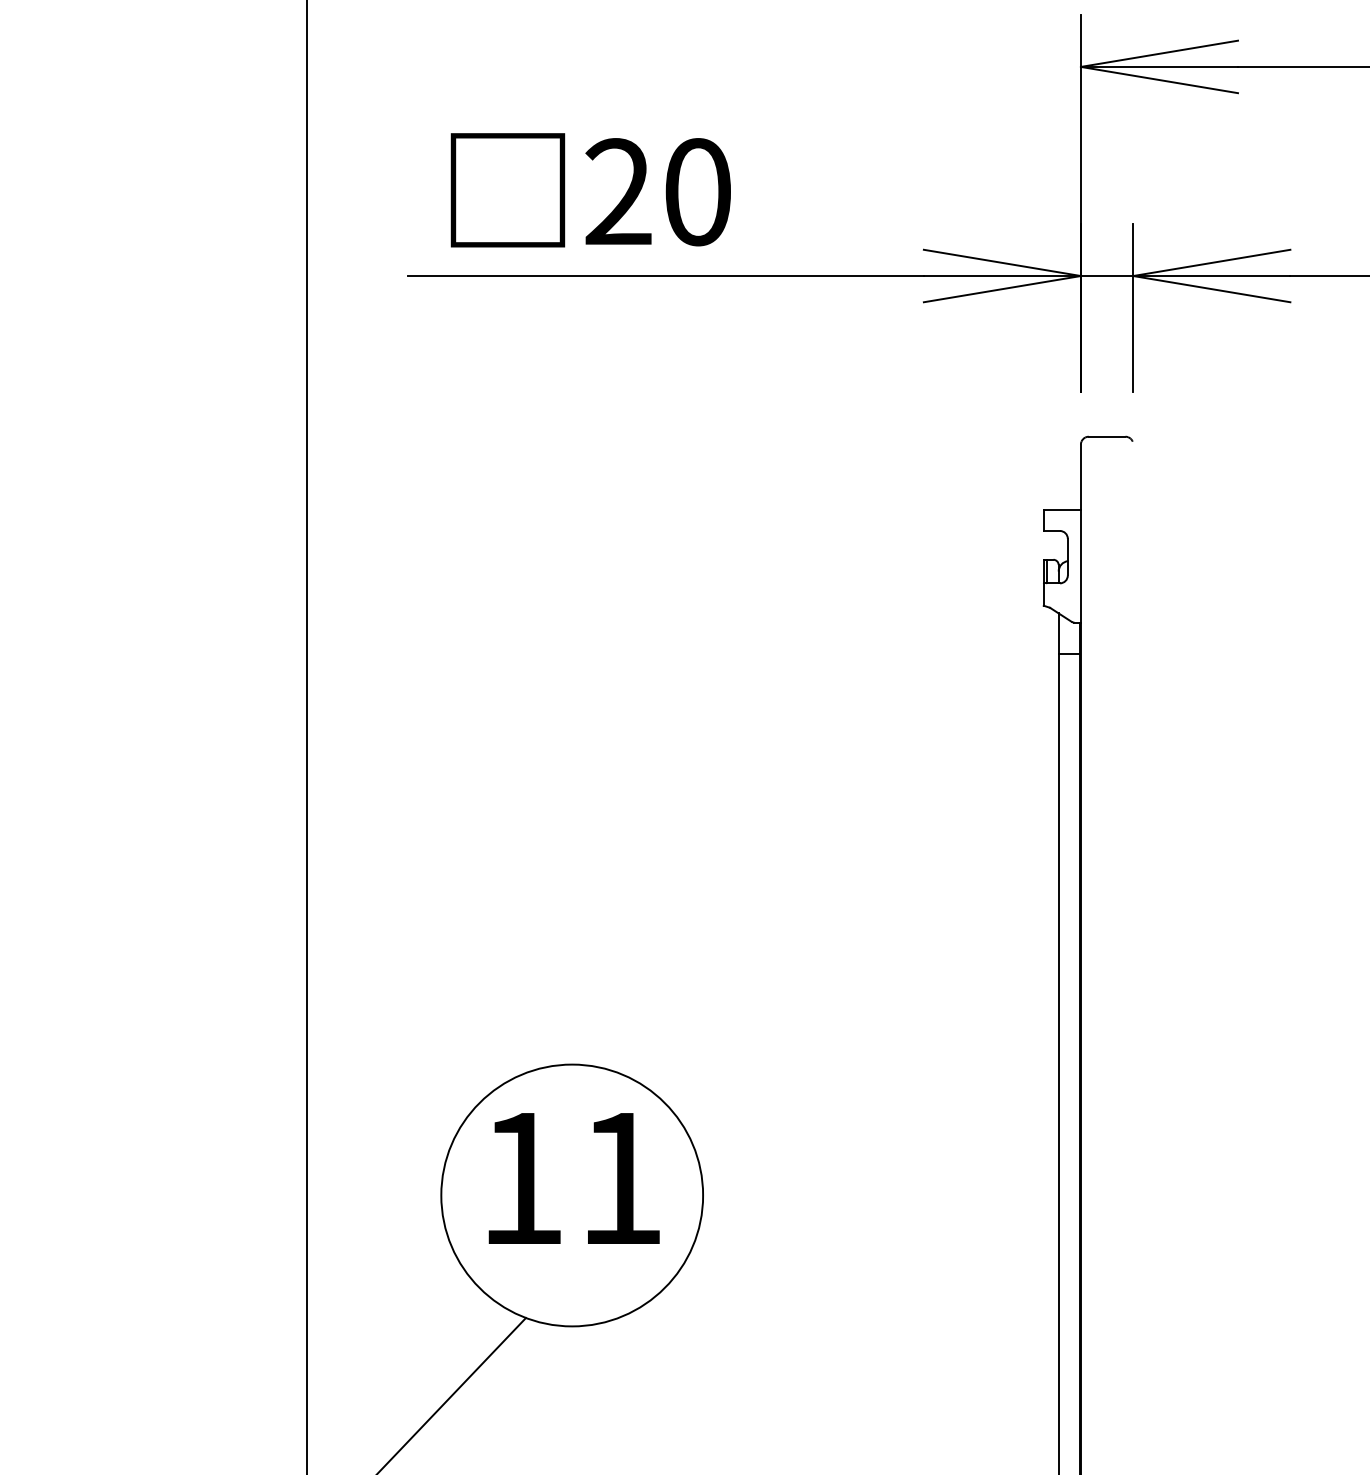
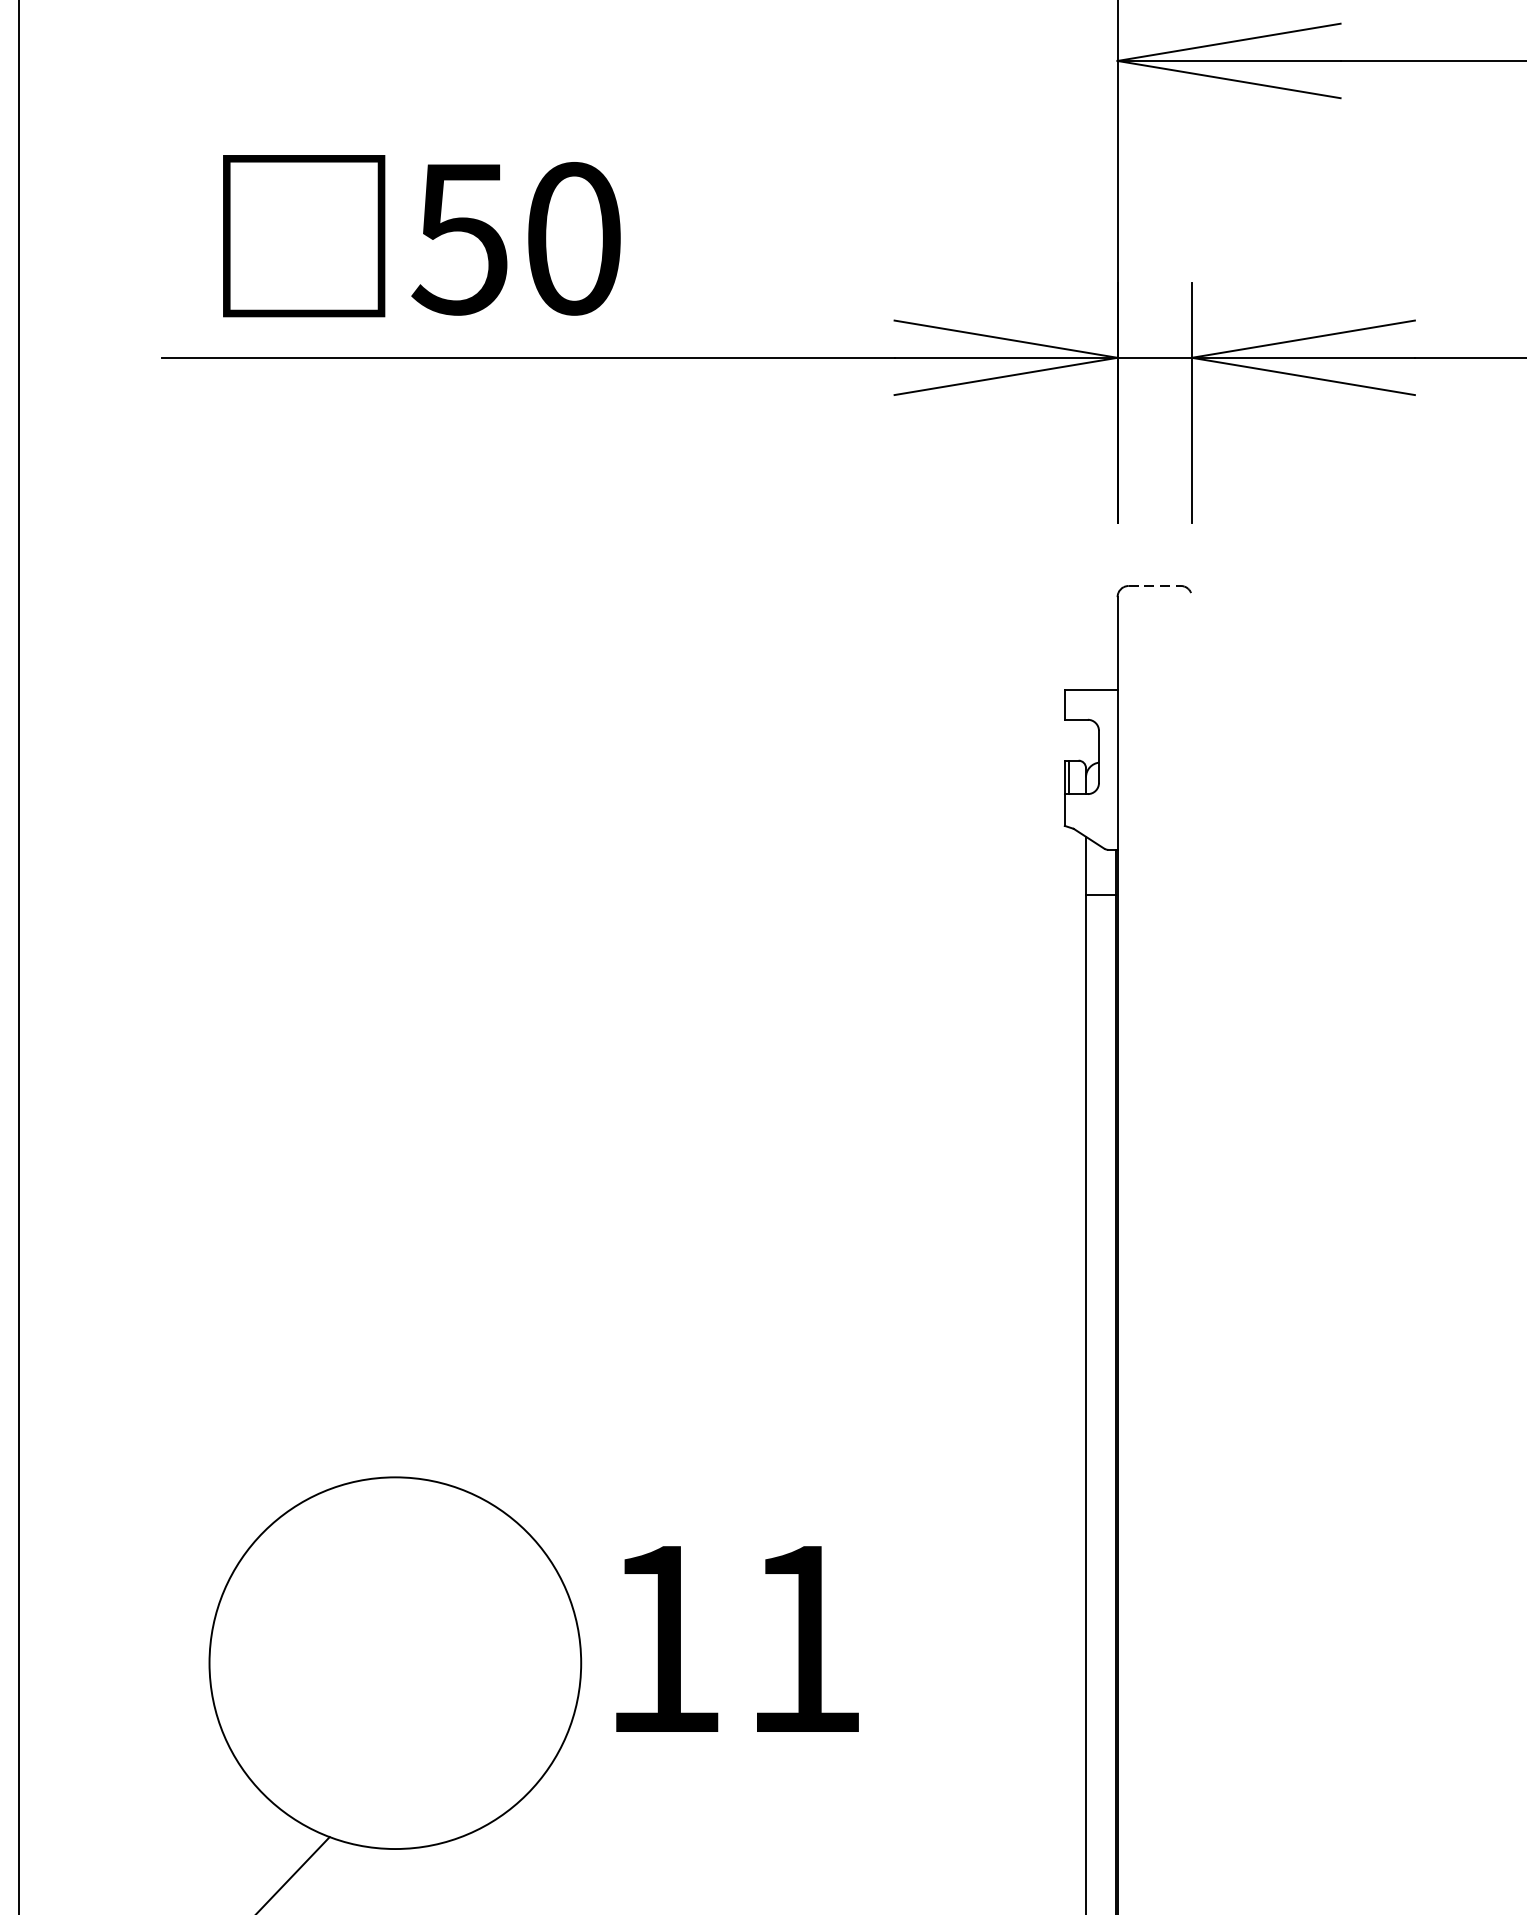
text: (617, 192) -> (459, 239), 20 -> 50
line: (1107, 436) -> (1155, 585), solid -> dashed
text: (573, 1178) -> (736, 1639), moved

